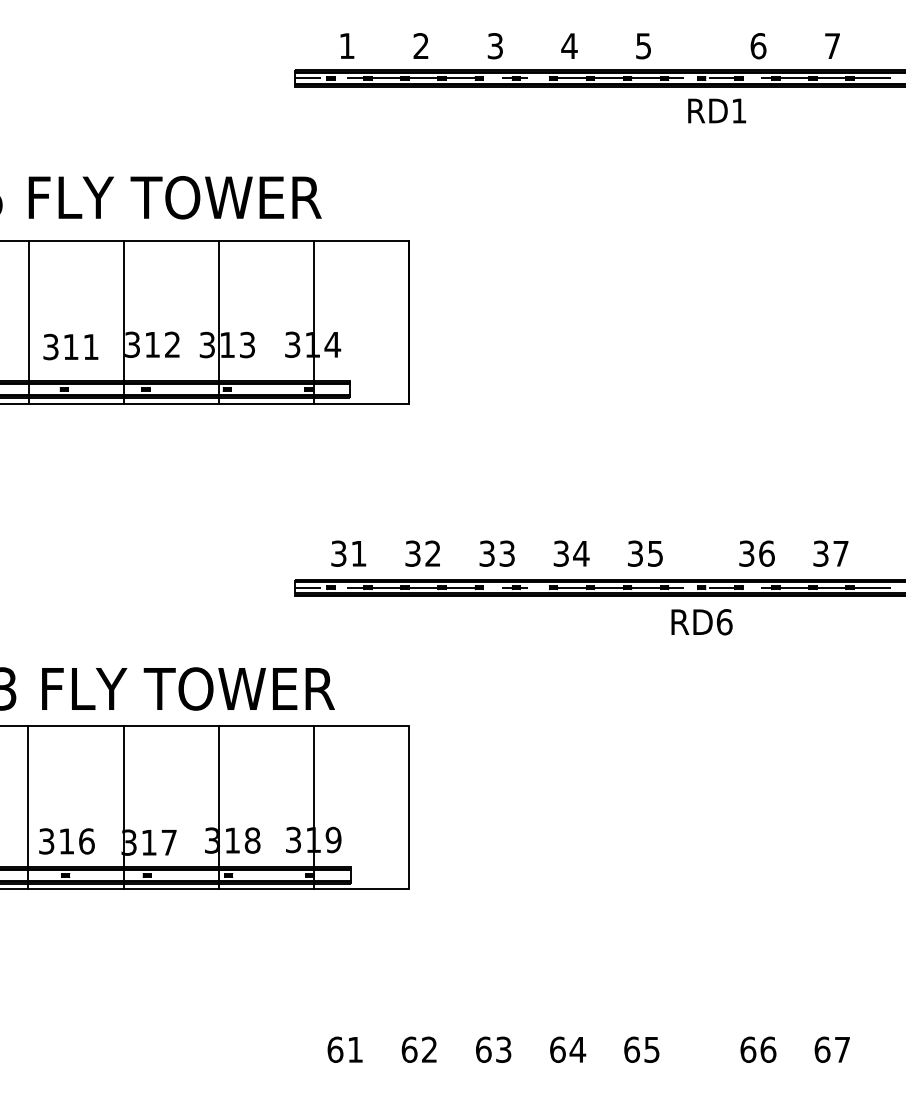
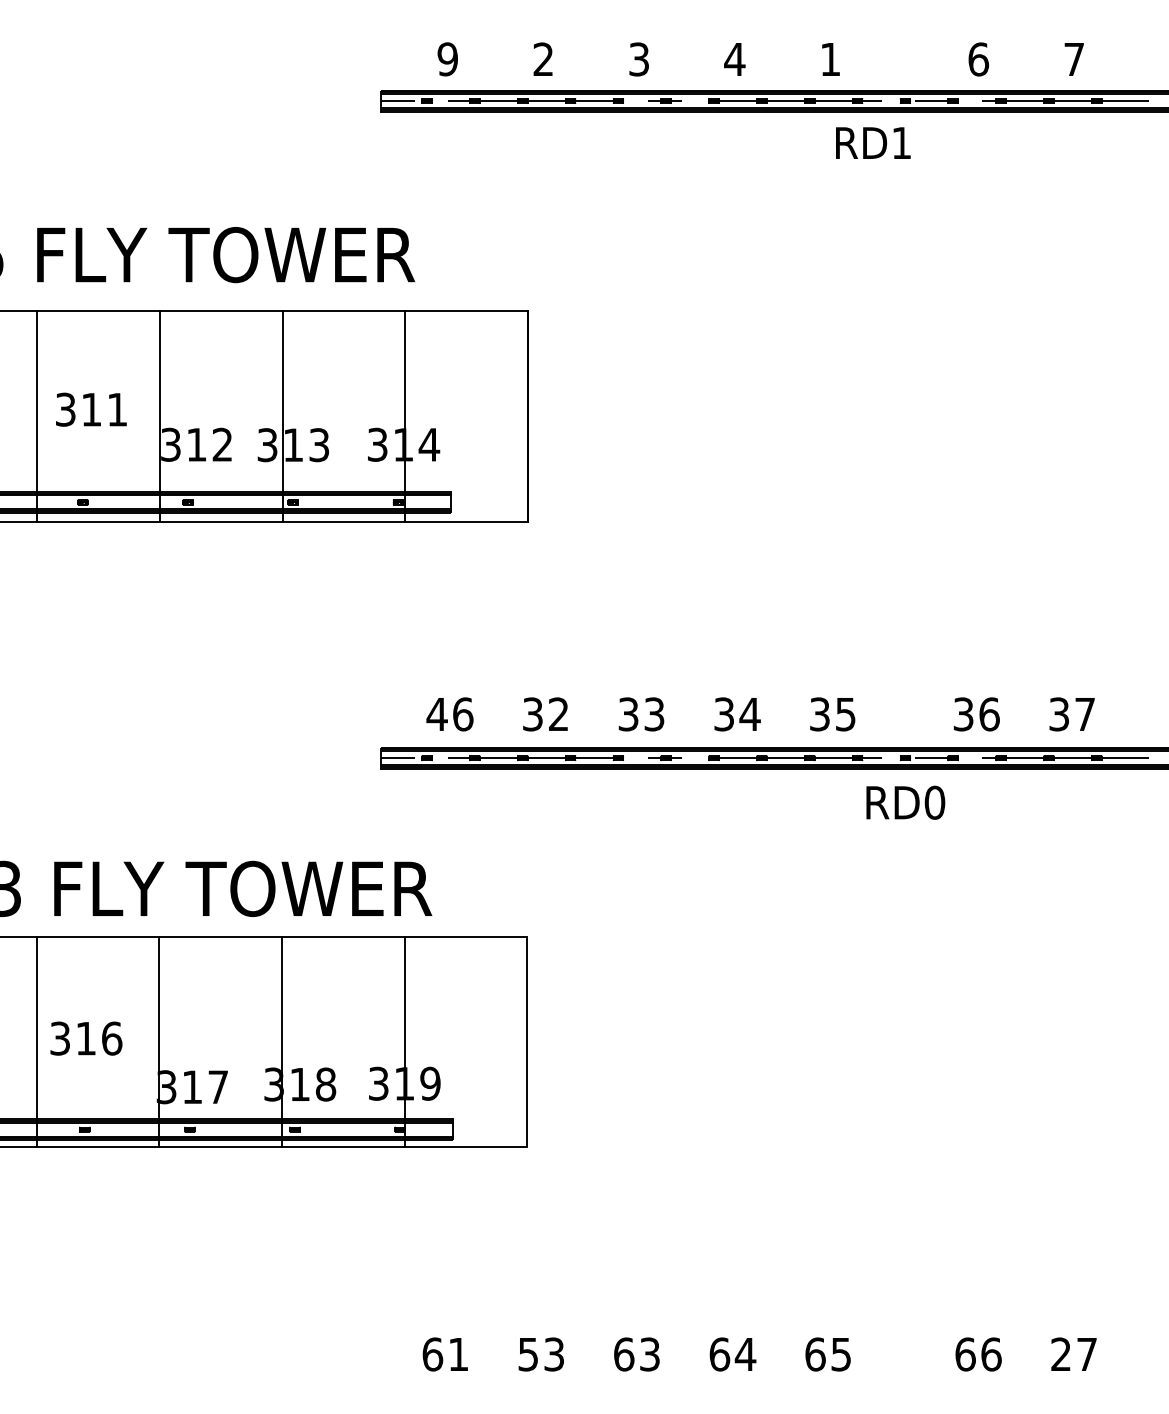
text: (346, 46) -> (447, 59), 1 -> 9
text: (642, 46) -> (829, 59), 5 -> 1
text: (717, 110) -> (873, 142), moved
text: (70, 346) -> (91, 409), moved
text: (348, 553) -> (449, 714), 31 -> 46
text: (724, 622) -> (934, 802), RD6 -> RD0
text: (67, 841) -> (86, 1038), moved
text: (418, 1049) -> (540, 1354), 62 -> 53
text: (822, 1049) -> (1061, 1354), 67 -> 27

